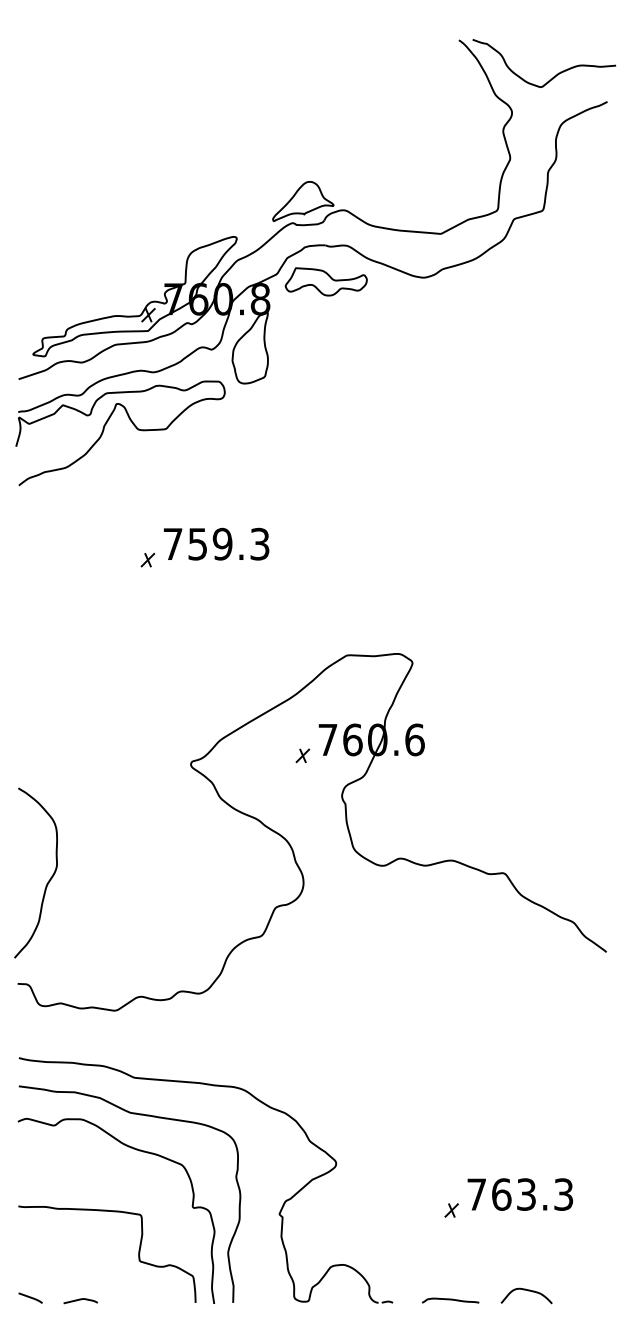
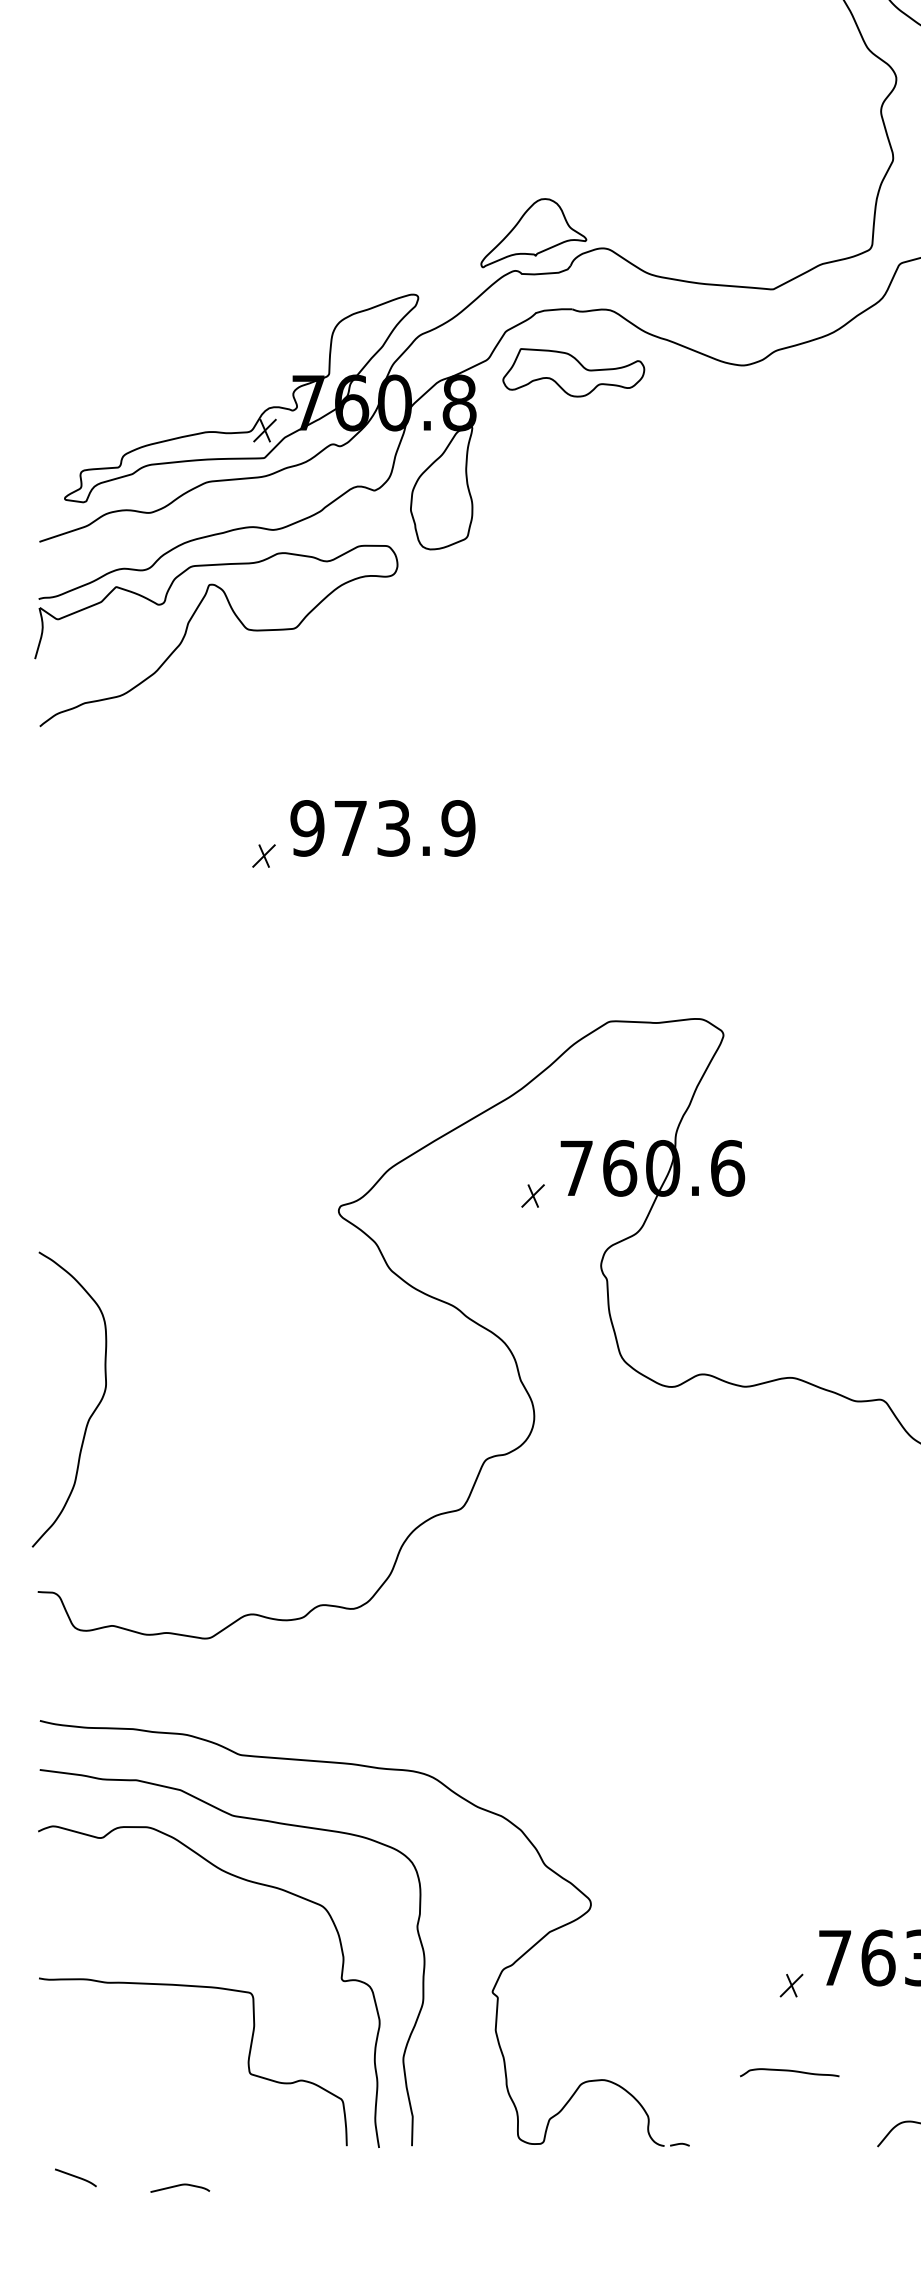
text: (216, 543) -> (383, 827), 759.3 -> 973.9
line: (30, 1297) -> (75, 2176), moved
curve: (80, 1300) -> (179, 2187), moved
curve: (450, 1300) -> (789, 2072), moved

